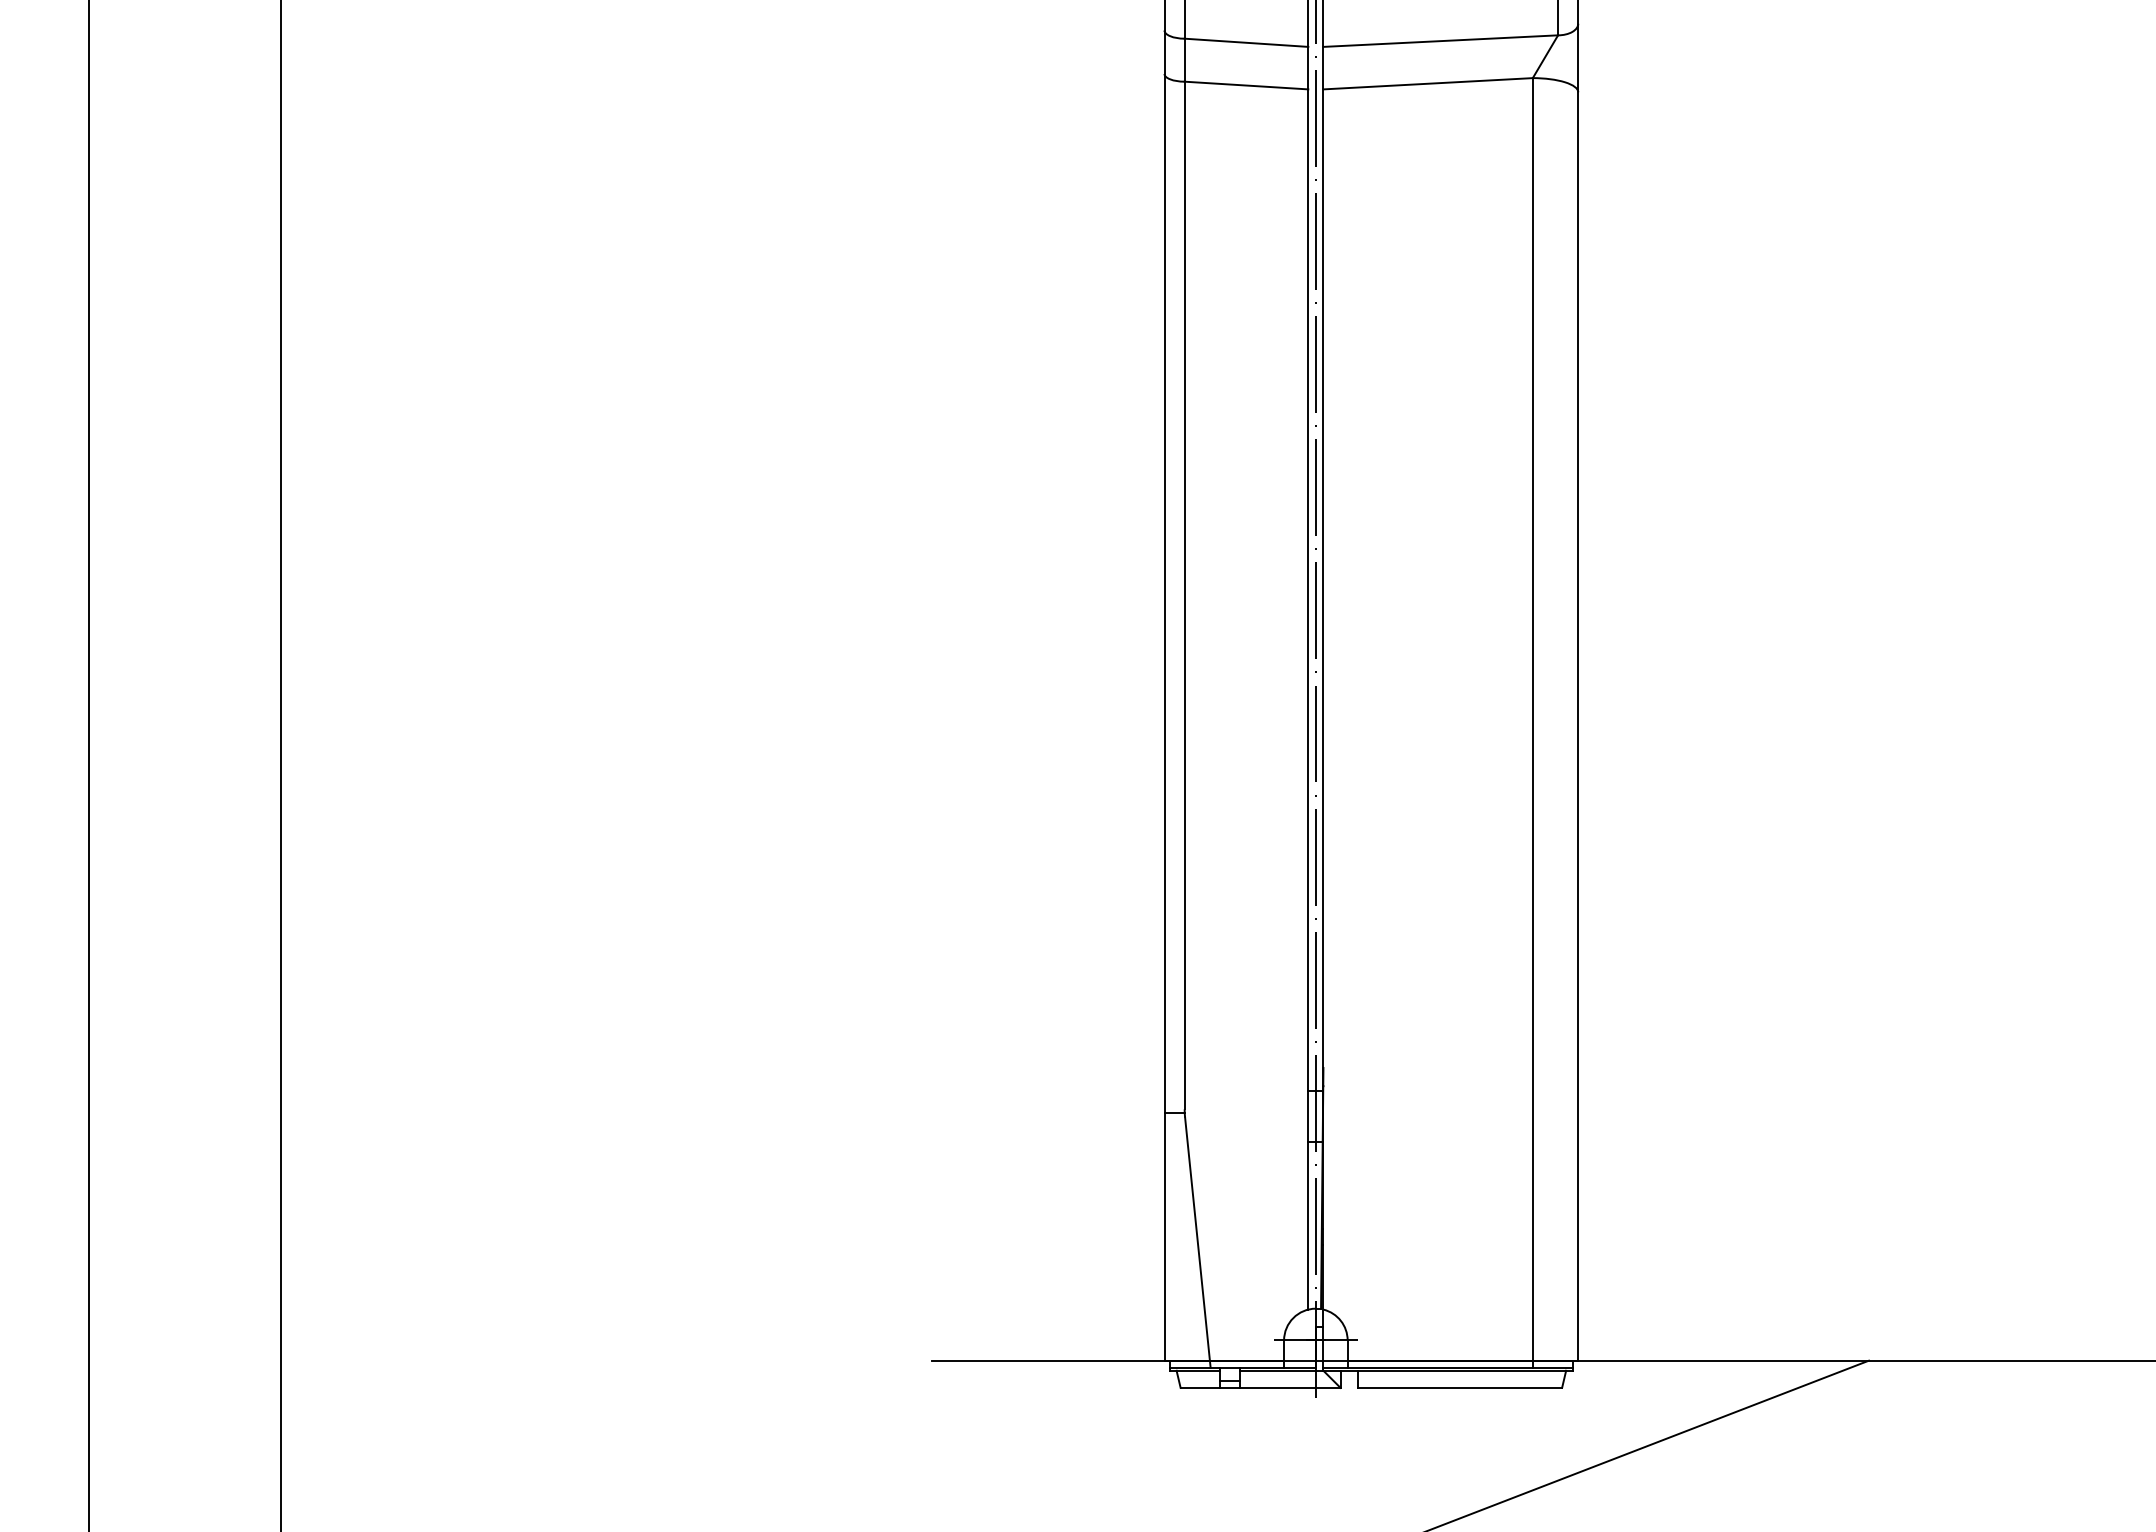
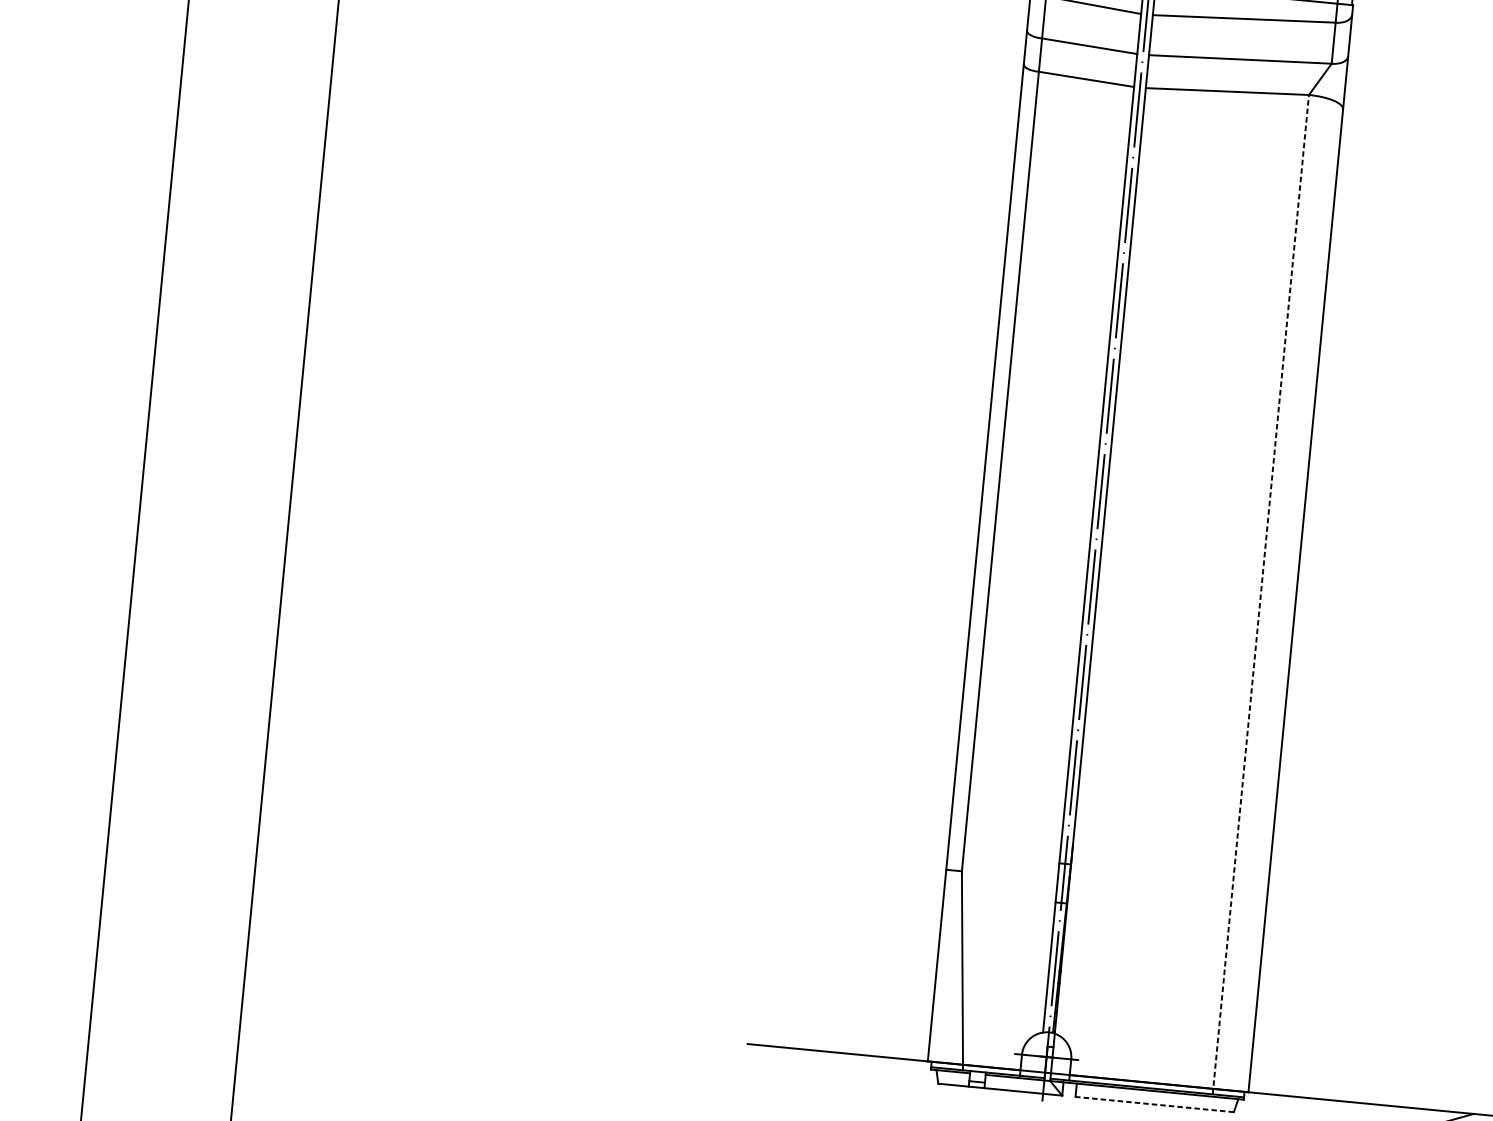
line: (1532, 722) -> (1260, 594), solid -> dashed
line: (1459, 1387) -> (1154, 1104), solid -> dashed

